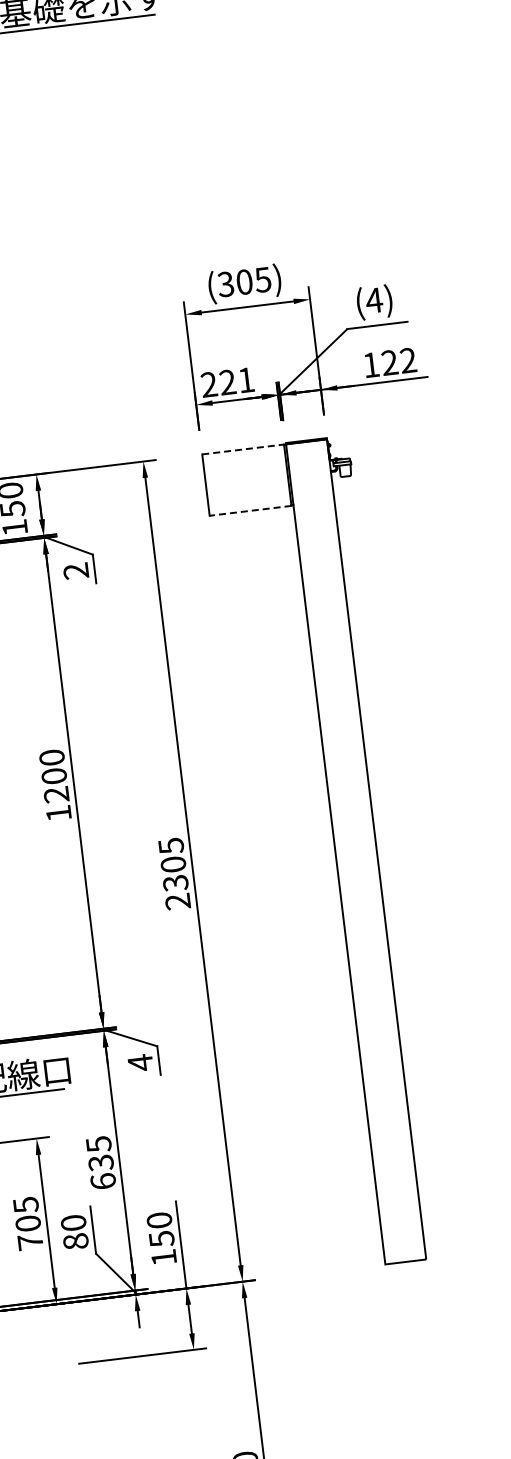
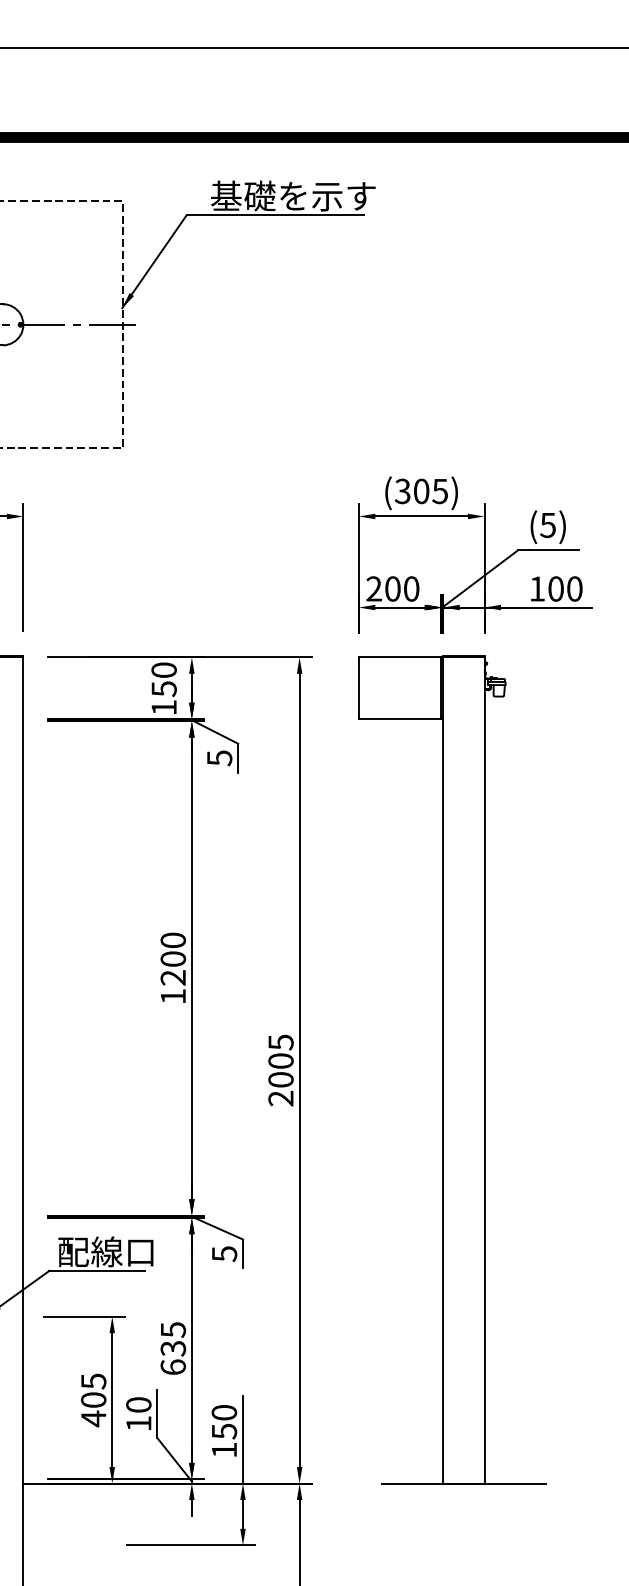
text: (373, 300) -> (547, 525), (4) -> (5)
text: (399, 361) -> (565, 588), 122 -> 100
text: (237, 380) -> (402, 588), 221 -> 200
line: (243, 449) -> (400, 657), dashed -> solid
line: (250, 511) -> (399, 719), dashed -> solid
text: (76, 571) -> (219, 758), 2 -> 5
text: (175, 882) -> (280, 1079), 2305 -> 2005
text: (140, 1062) -> (224, 1253), 4 -> 5
text: (30, 1241) -> (93, 1418), 705 -> 405
text: (75, 1241) -> (138, 1423), 80 -> 10
line: (405, 1261) -> (463, 1483), added

